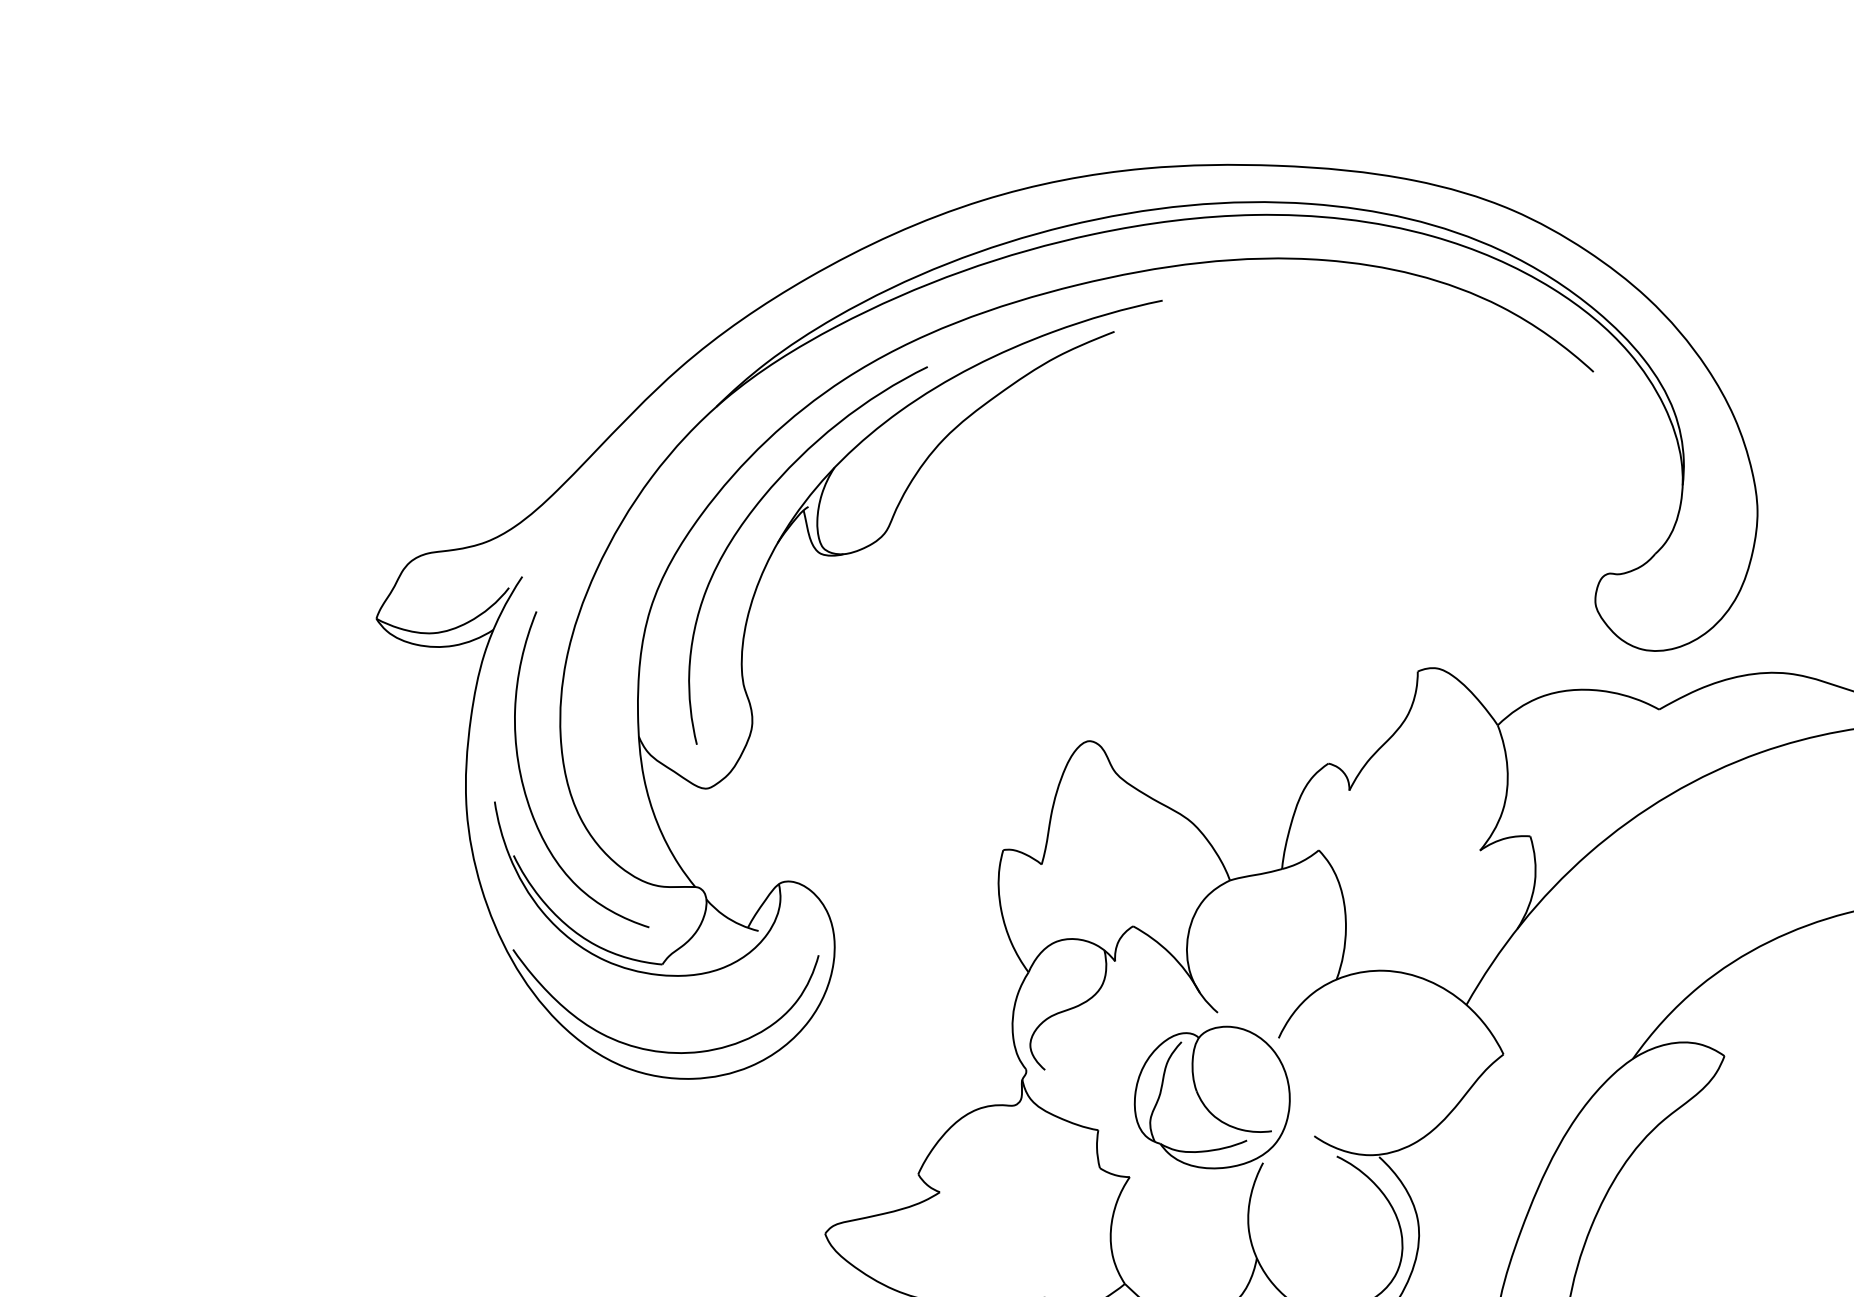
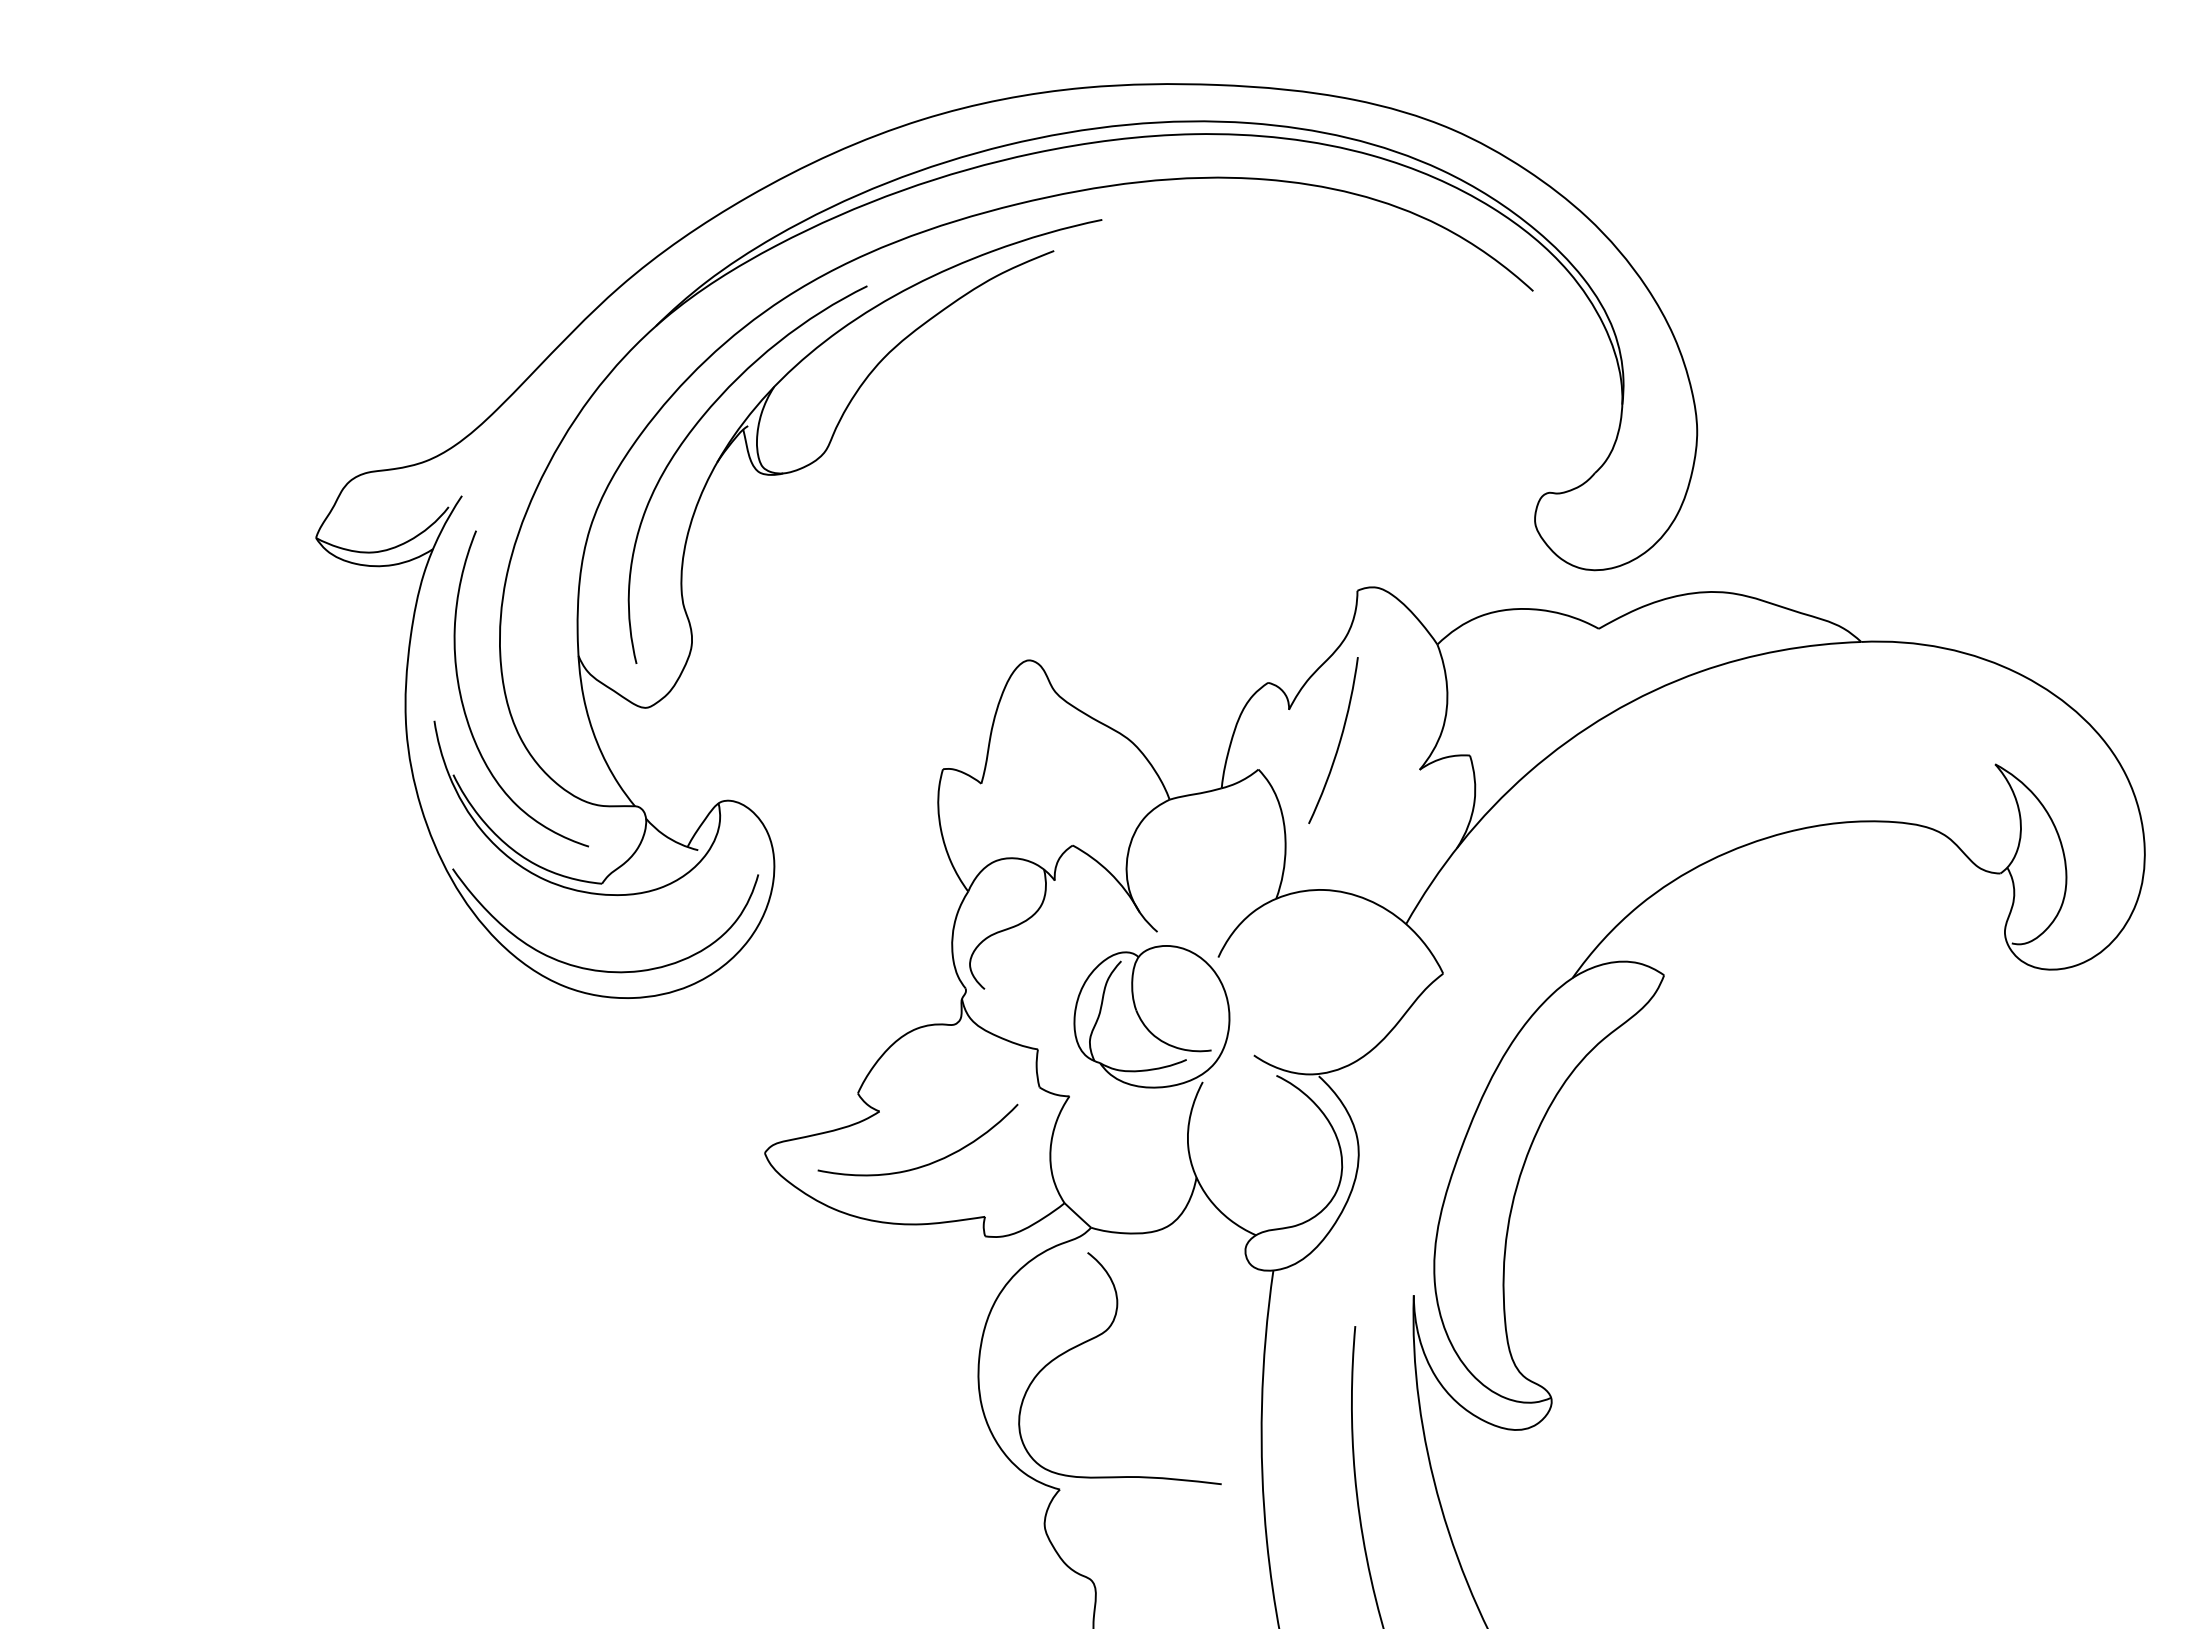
curve: (1398, 823) -> (1338, 742), added
curve: (985, 1245) -> (925, 1164), added

